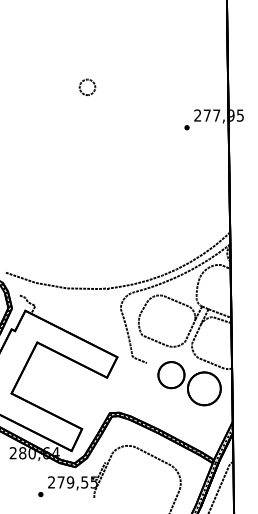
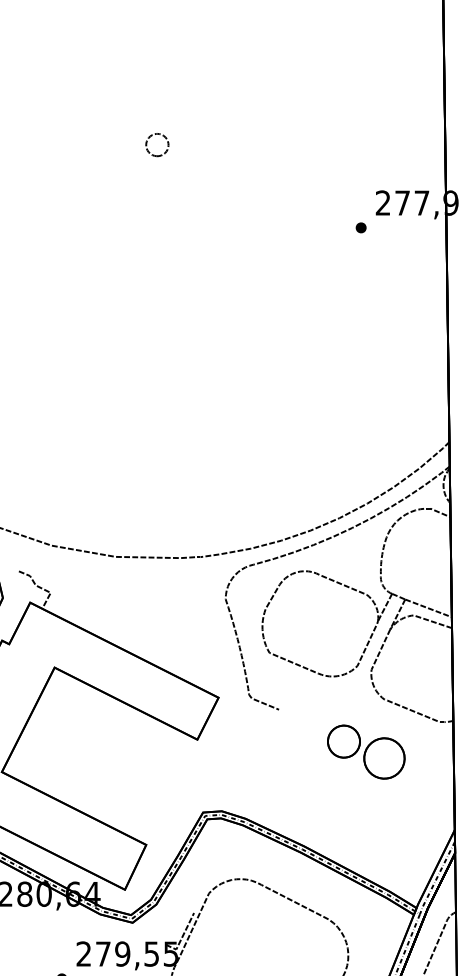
part: (87, 86) -> (157, 143), size x0.7
part: (189, 383) -> (366, 751), size x0.6

